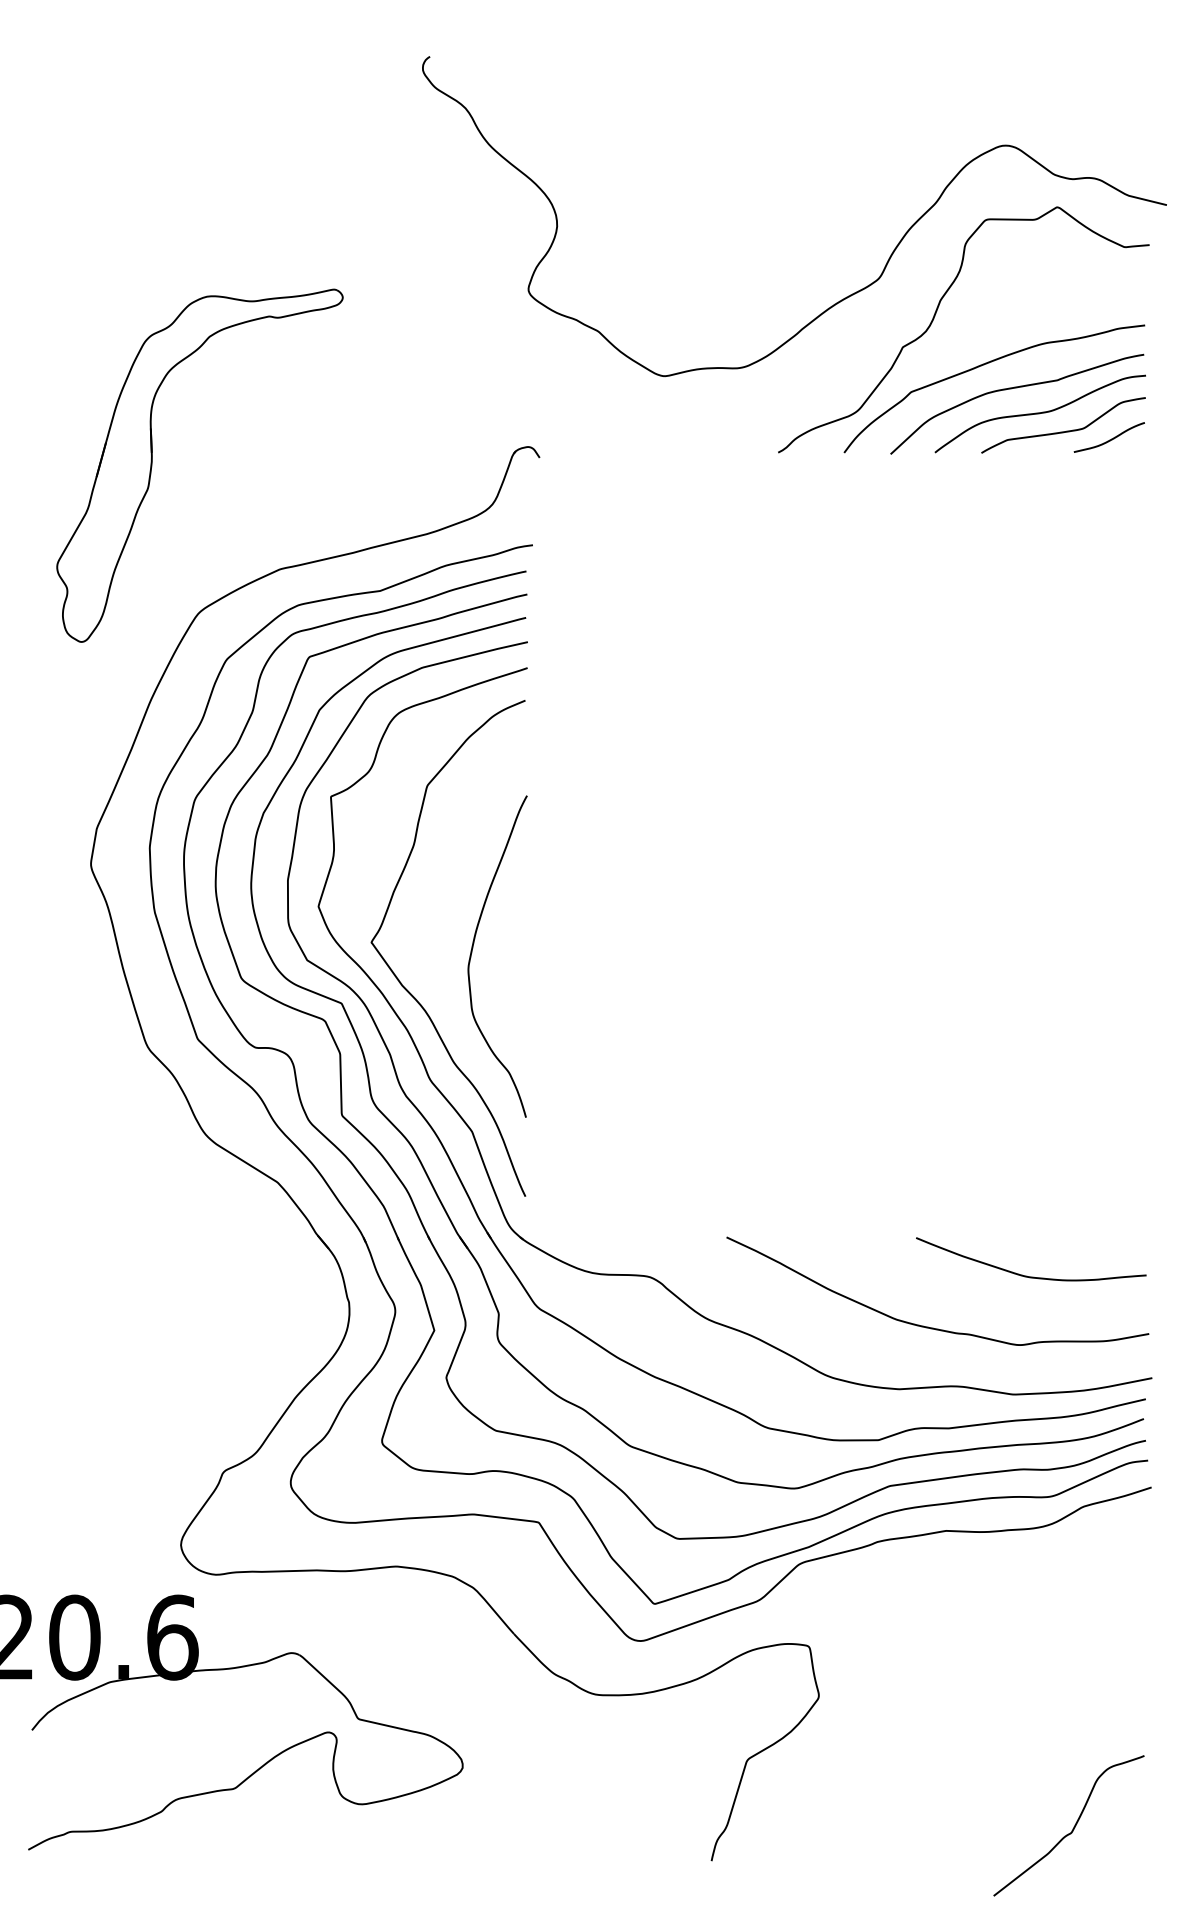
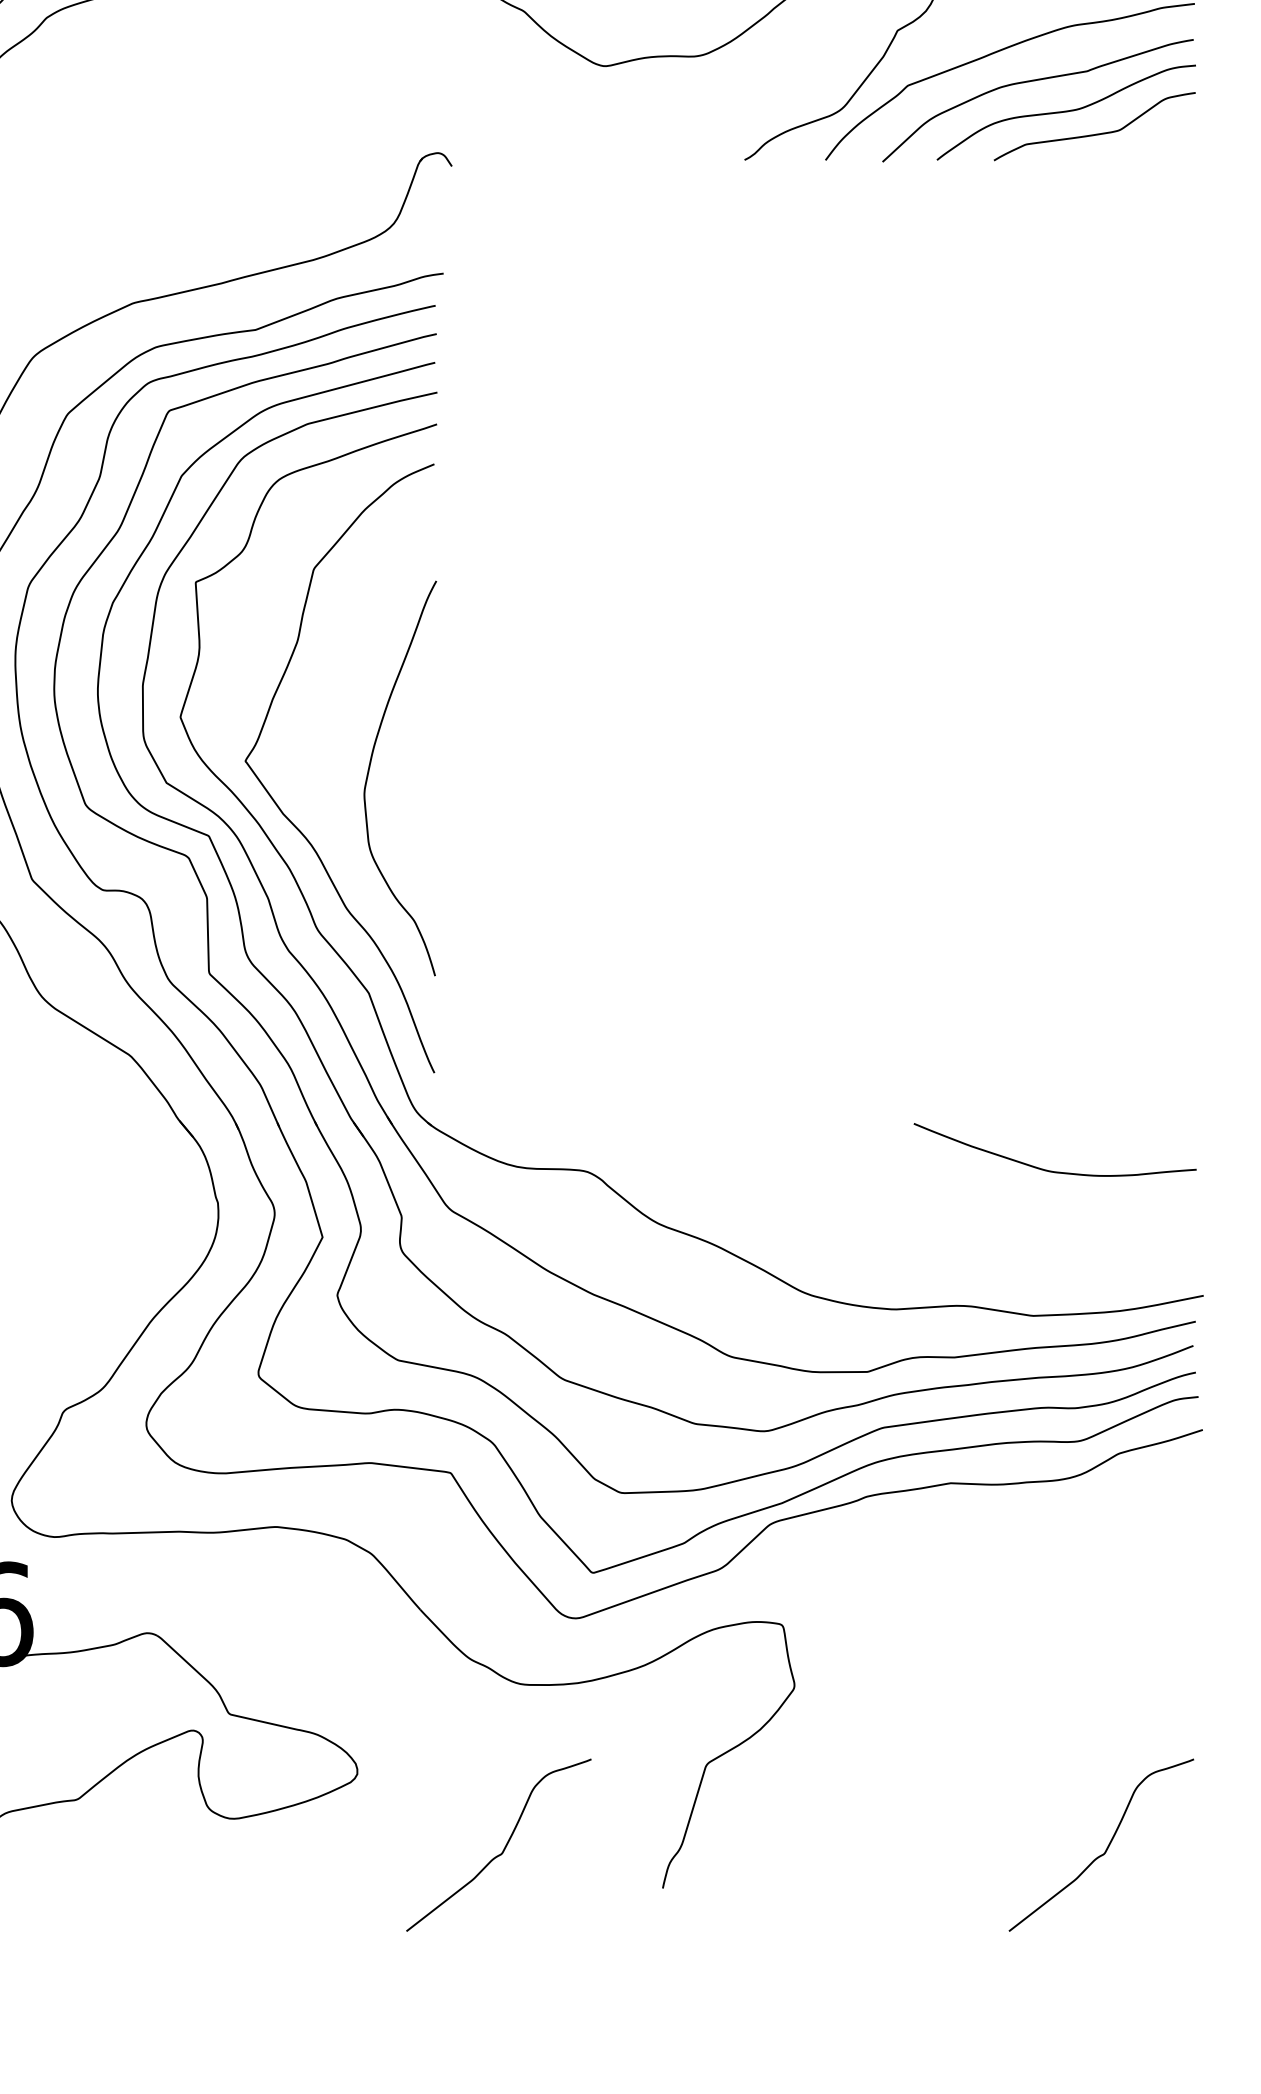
curve: (1109, 439) -> (1151, 143), removed
curve: (928, 1326) -> (929, 1232), removed
curve: (581, 1828) -> (503, 1848), added

